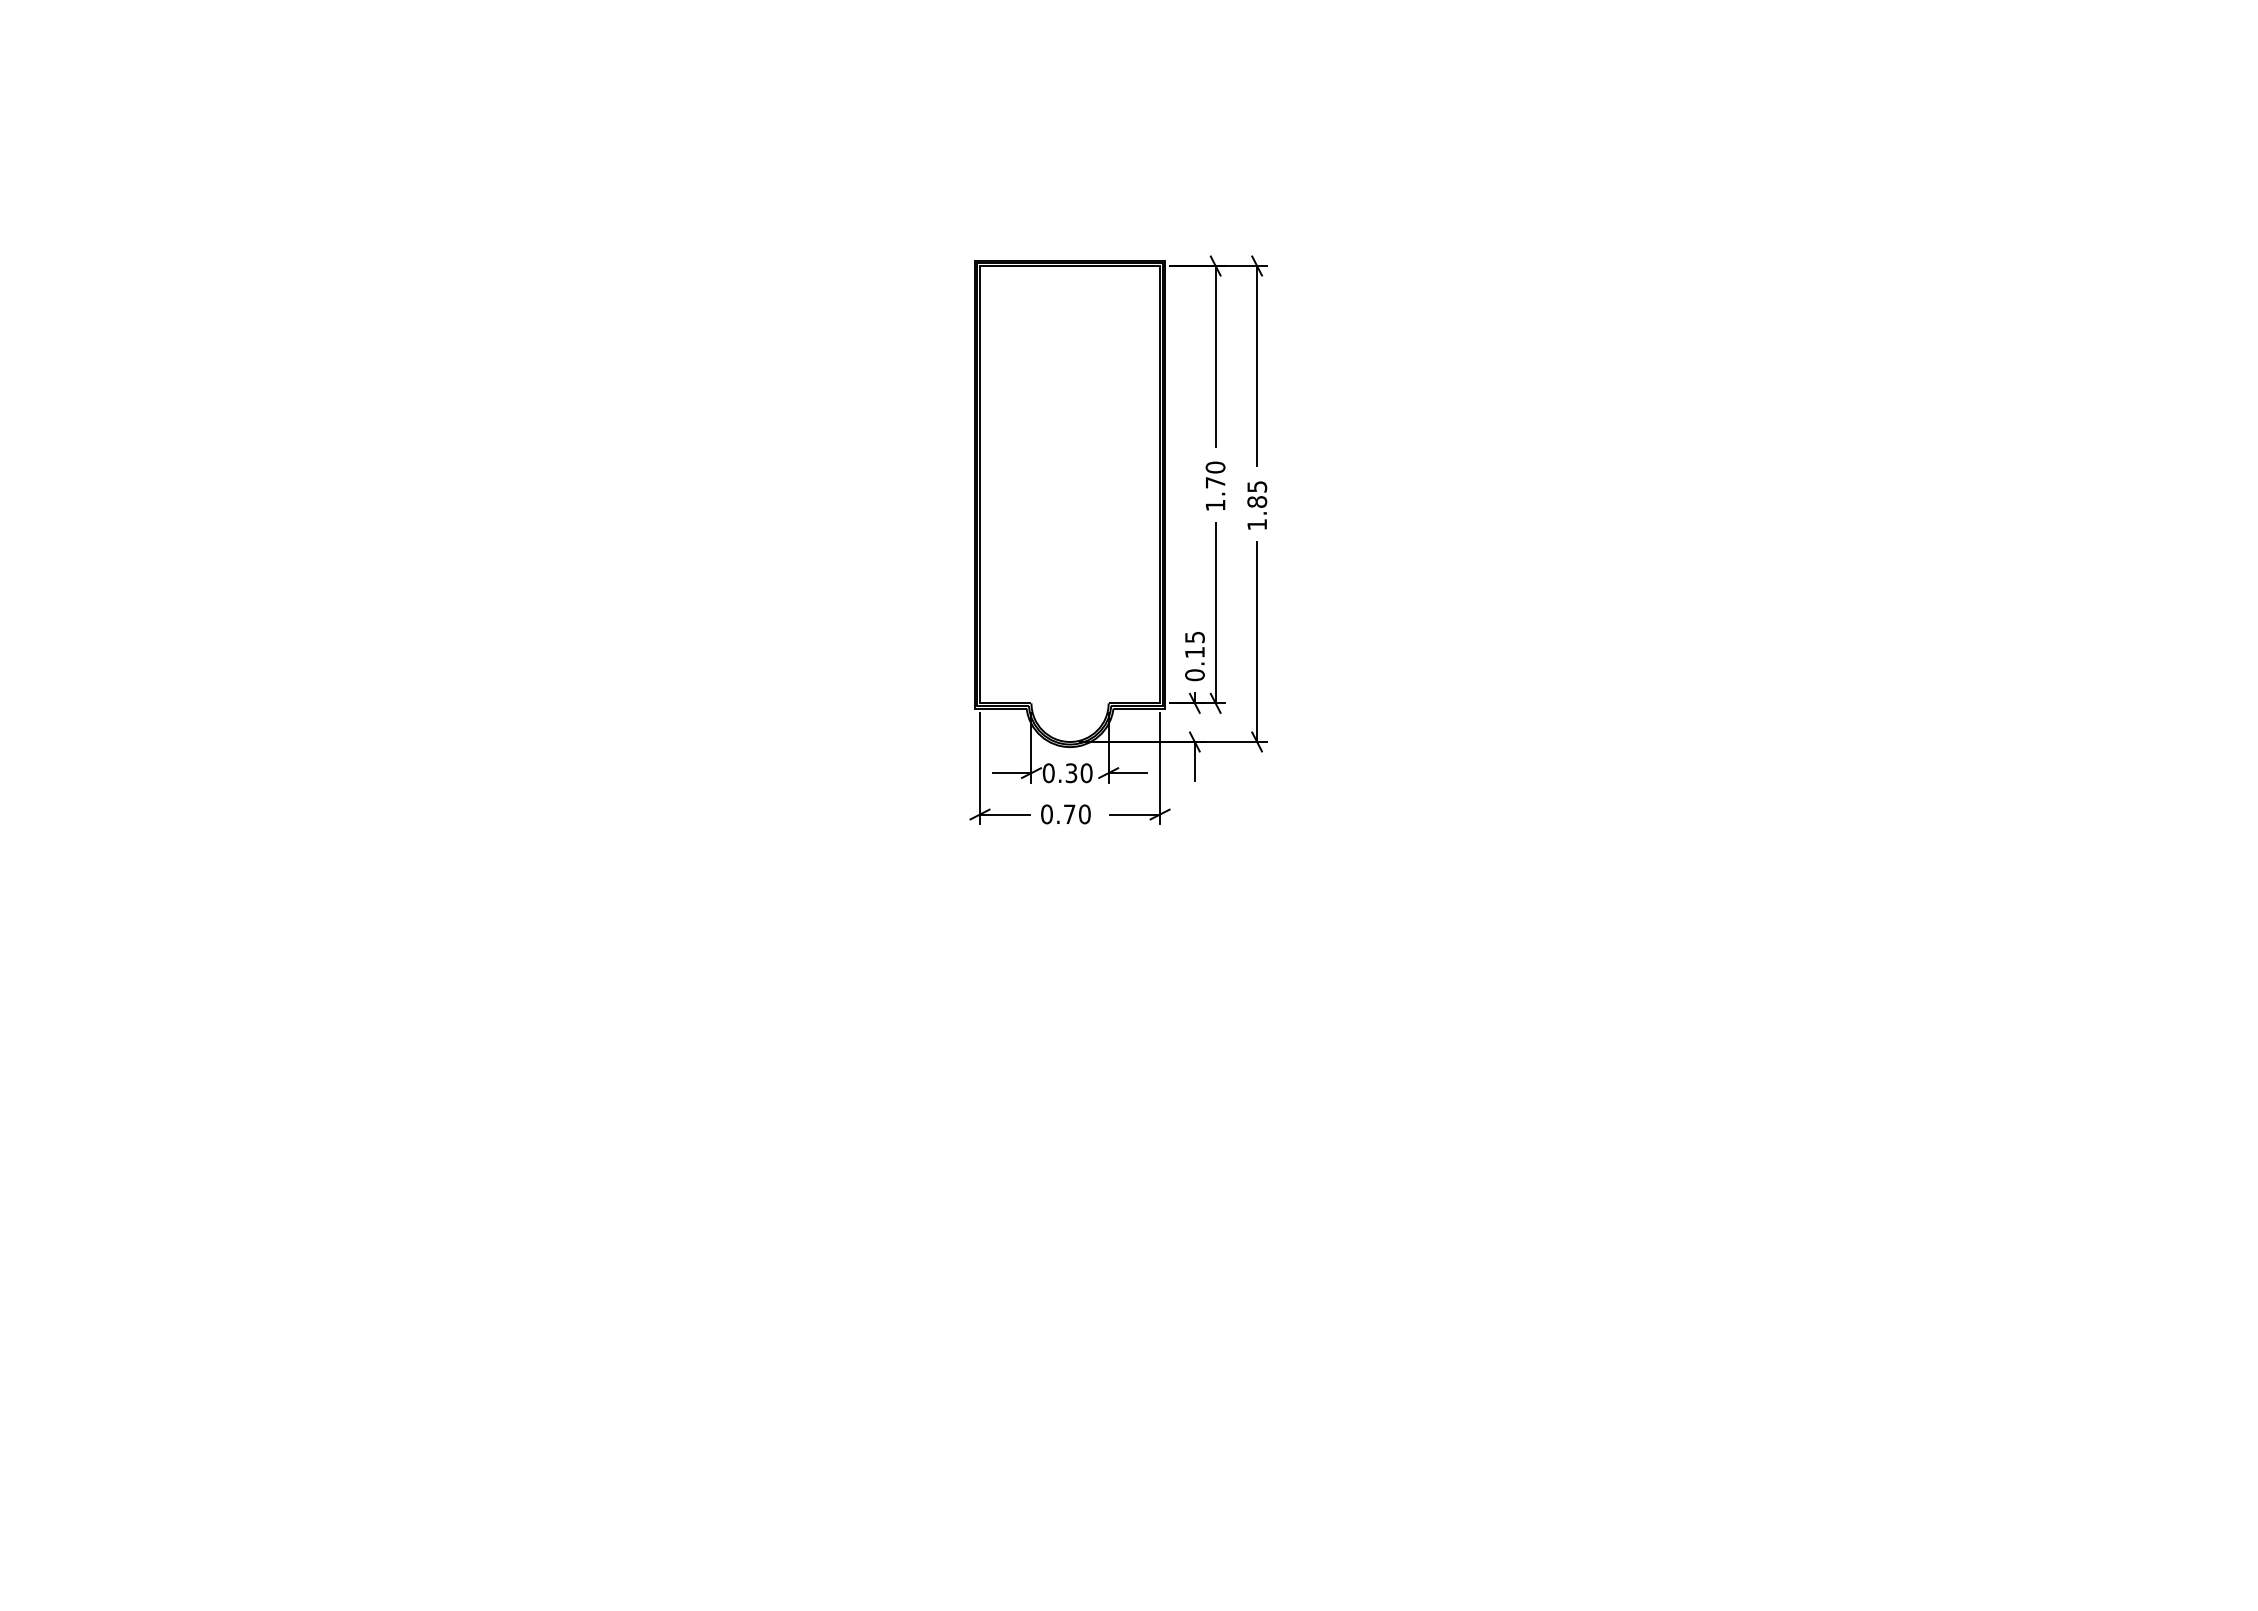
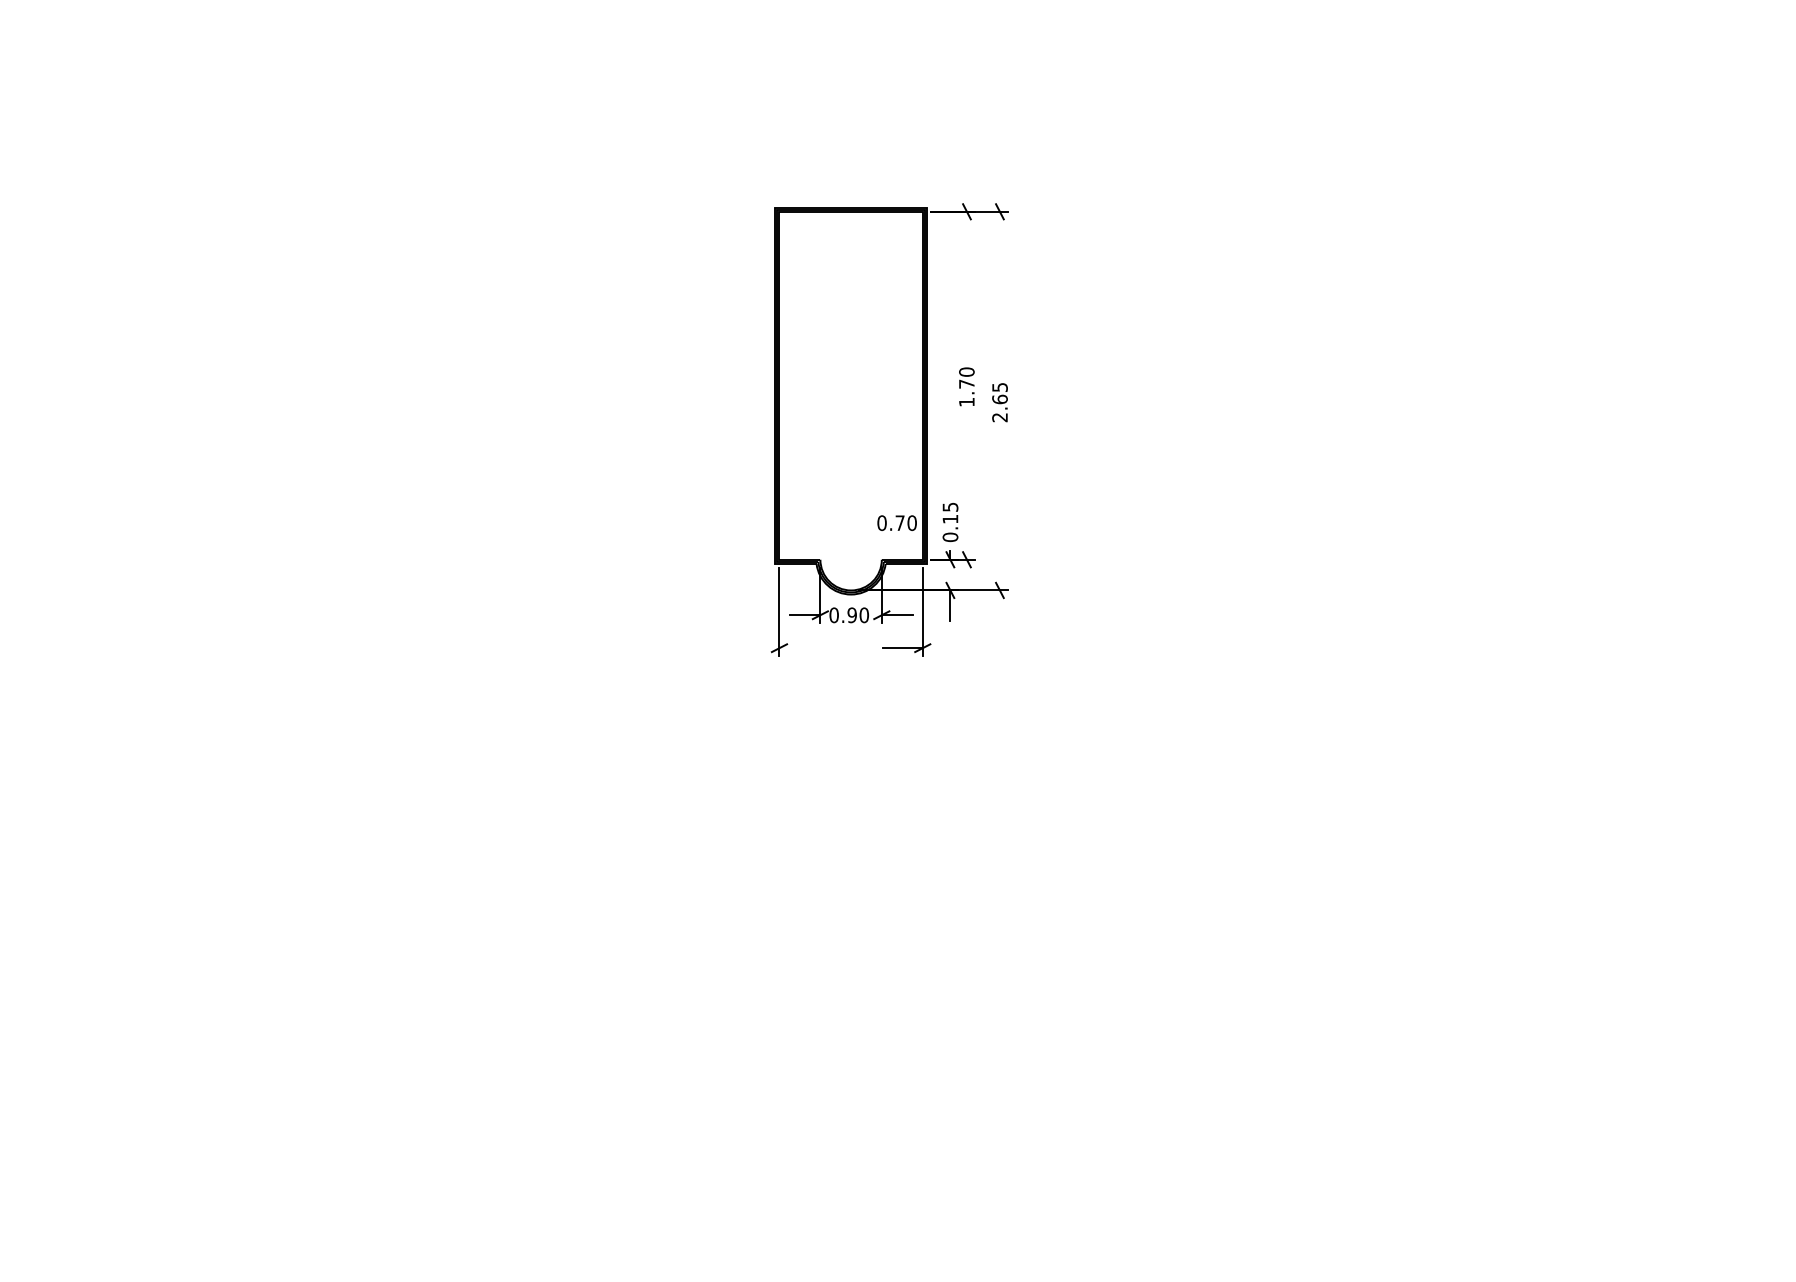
line: (1215, 356) -> (966, 283), removed
line: (1257, 366) -> (1000, 291), removed
text: (1256, 513) -> (999, 408), 1.85 -> 2.65
line: (1215, 612) -> (966, 487), removed
line: (1257, 641) -> (1000, 510), removed
text: (1071, 772) -> (852, 614), 0.30 -> 0.90
line: (1004, 814) -> (798, 648), removed
text: (1065, 814) -> (896, 523), moved

